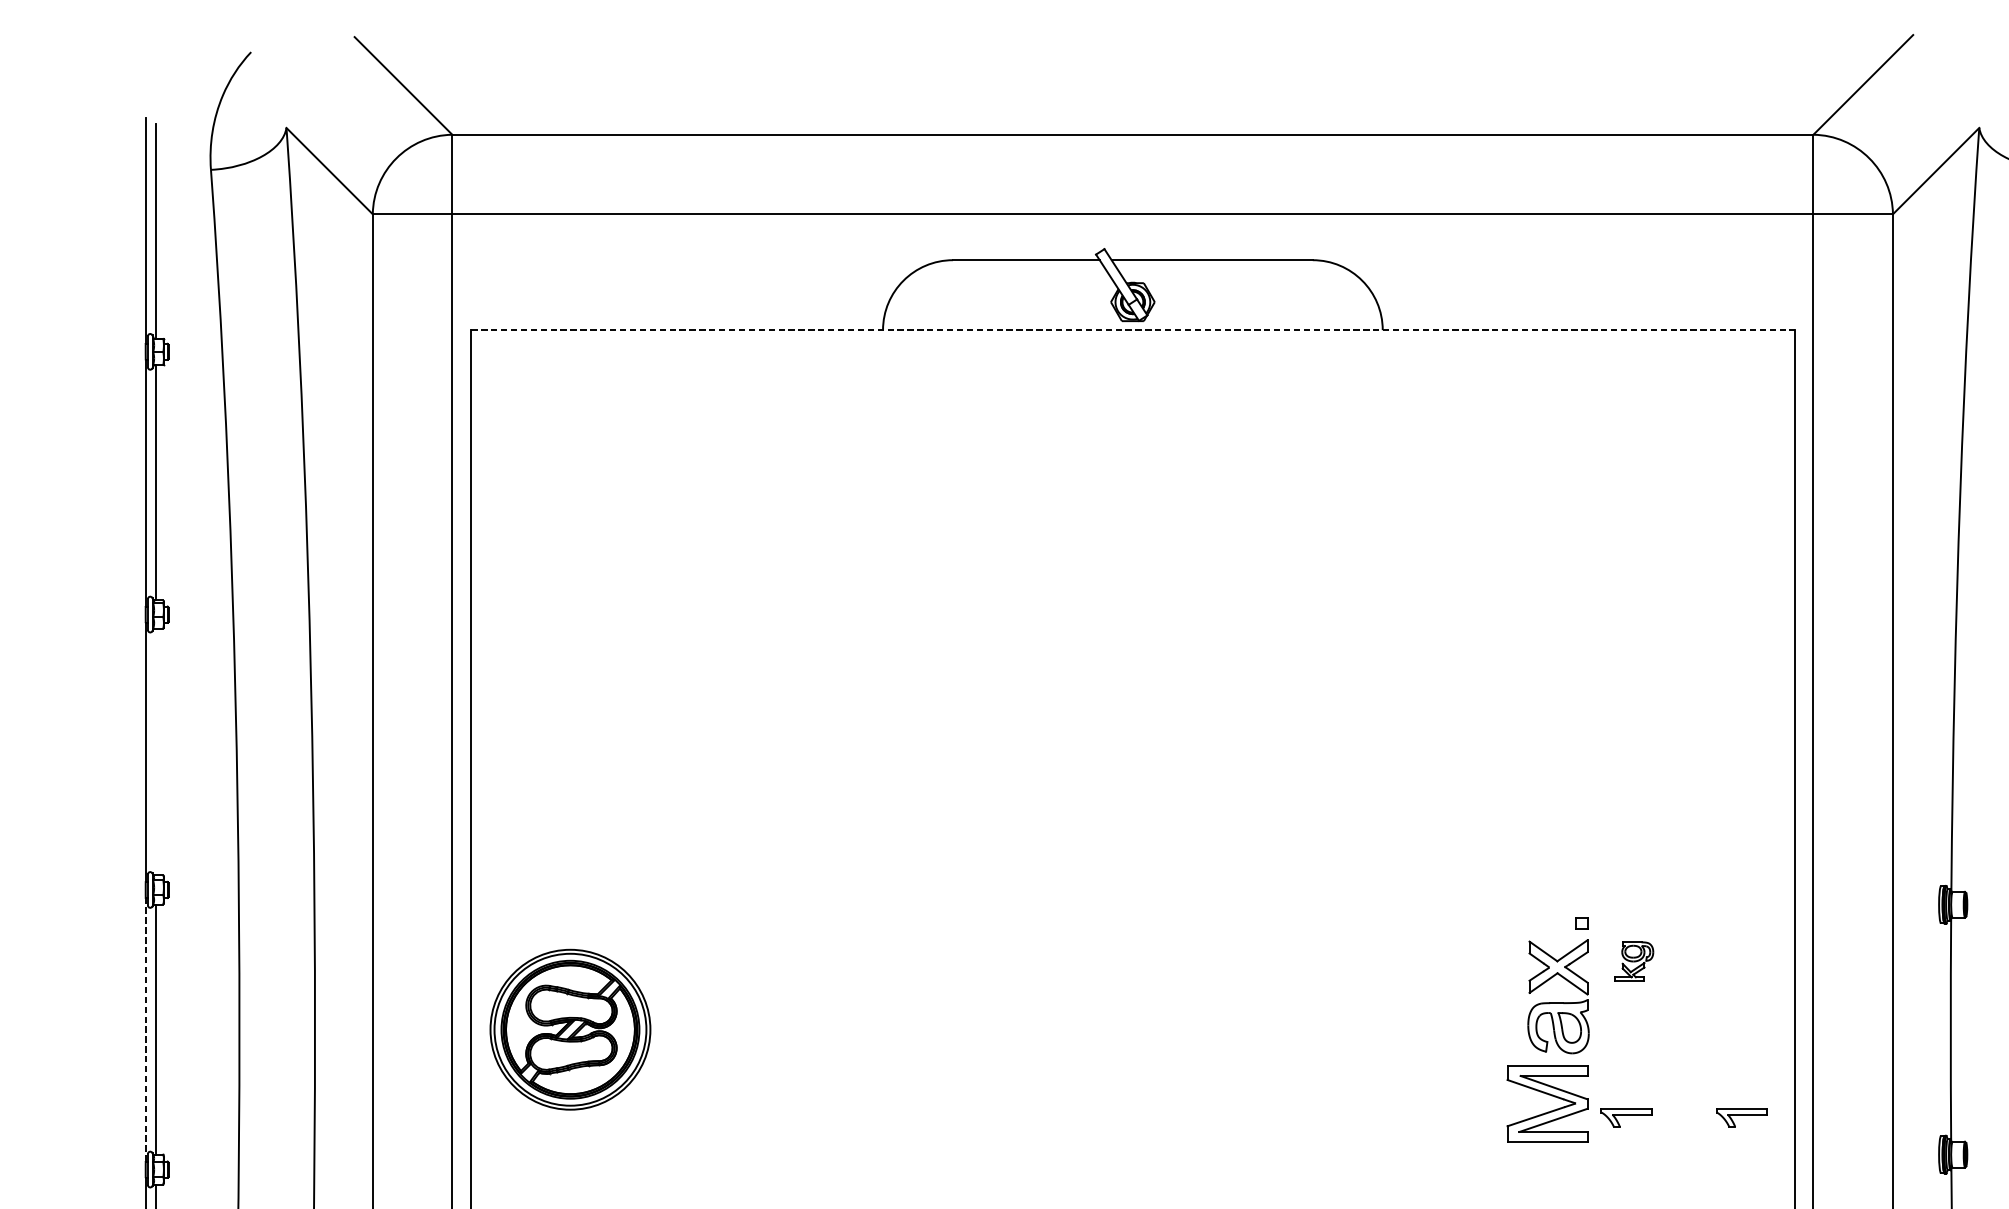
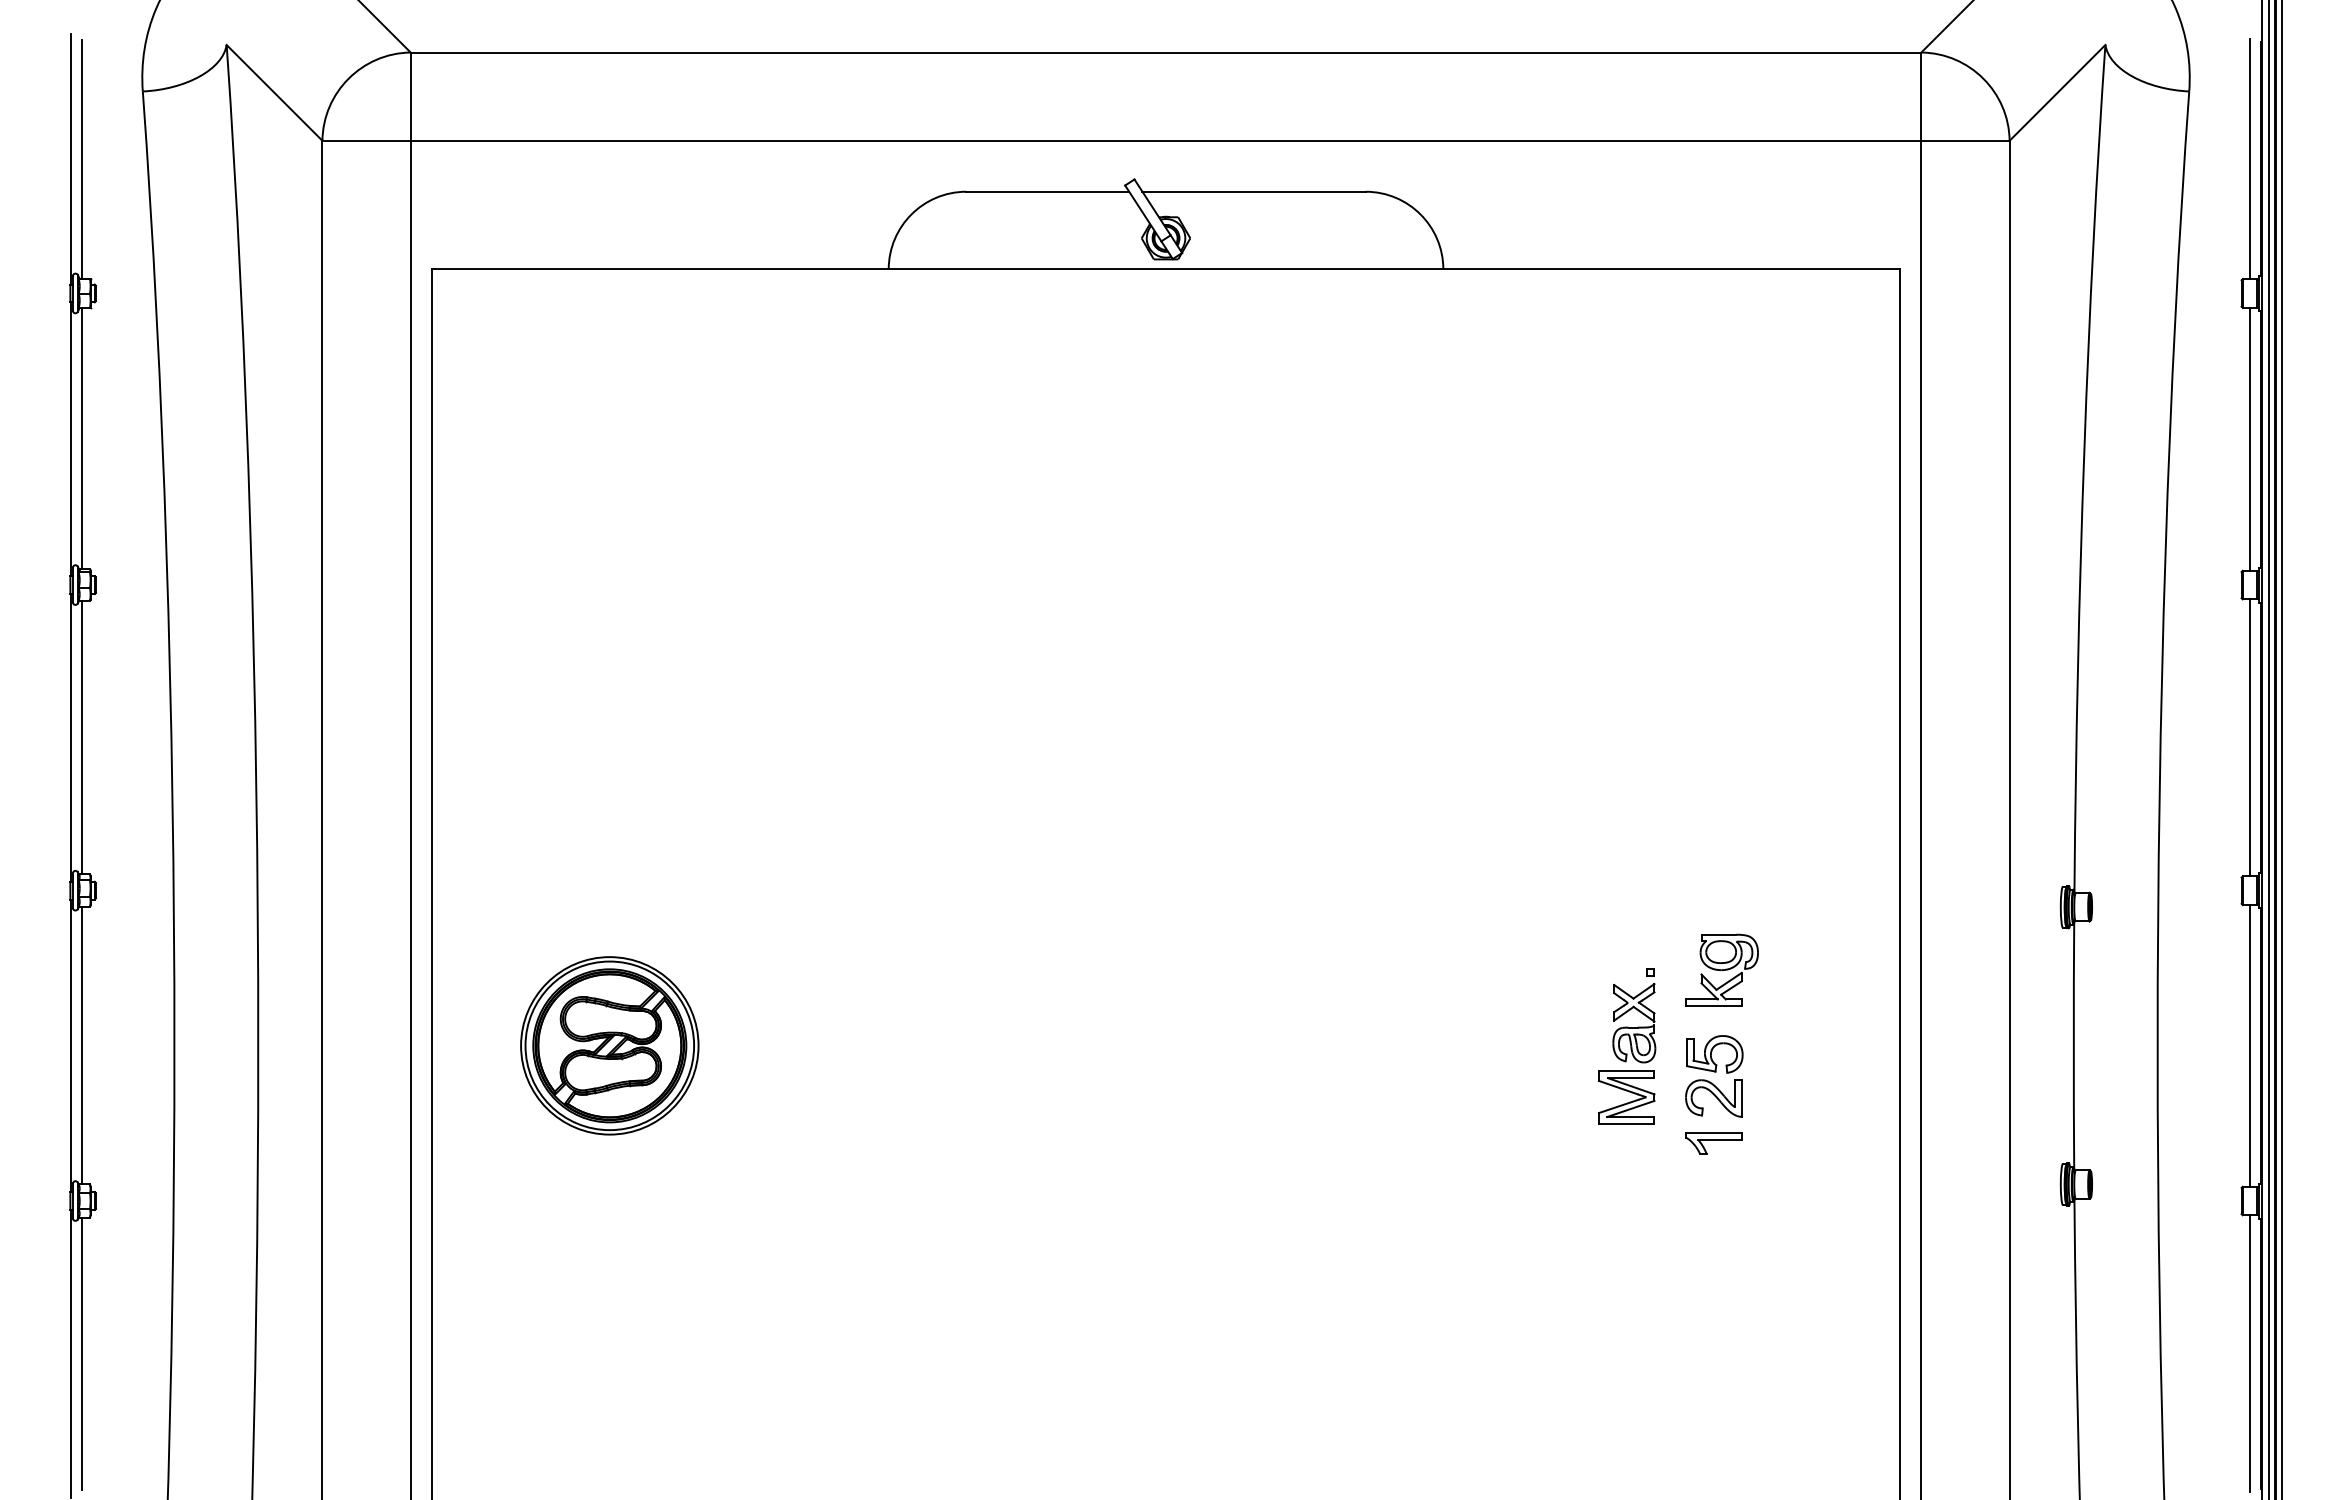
line: (1133, 330) -> (1166, 269), dashed -> solid
line: (155, 751) -> (81, 737), added
part: (1633, 960) -> (1721, 969), size x1.67
line: (145, 1029) -> (70, 1045), dashed -> solid
part: (570, 1029) -> (609, 1045), moved
part: (1548, 1030) -> (1627, 1046), size x0.62
part: (1627, 1057) -> (1714, 1076), added
part: (1741, 1117) -> (1841, 1143), removed

